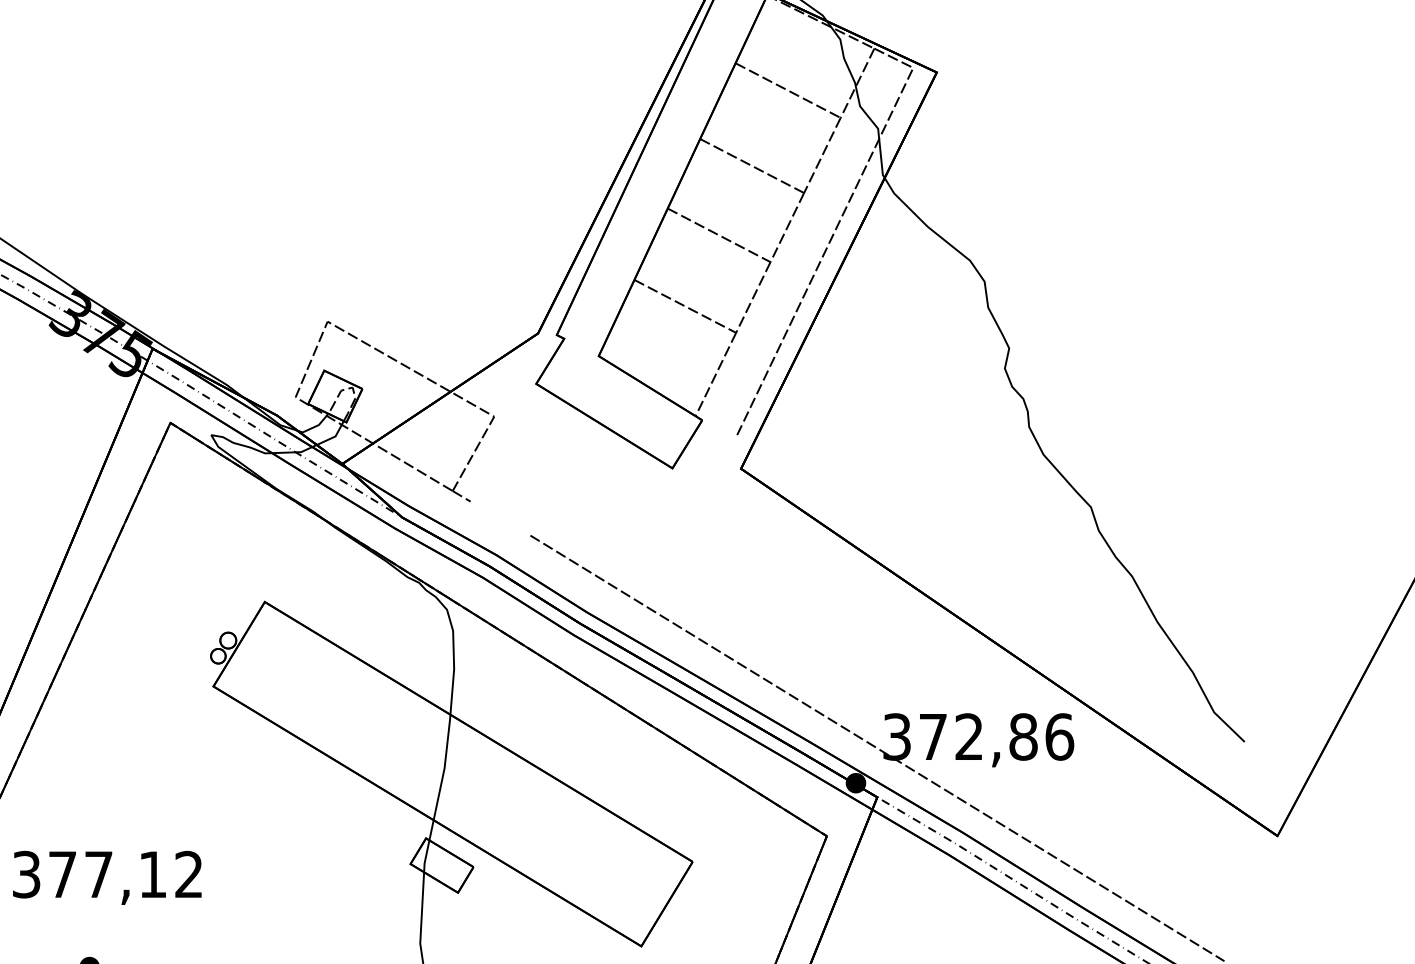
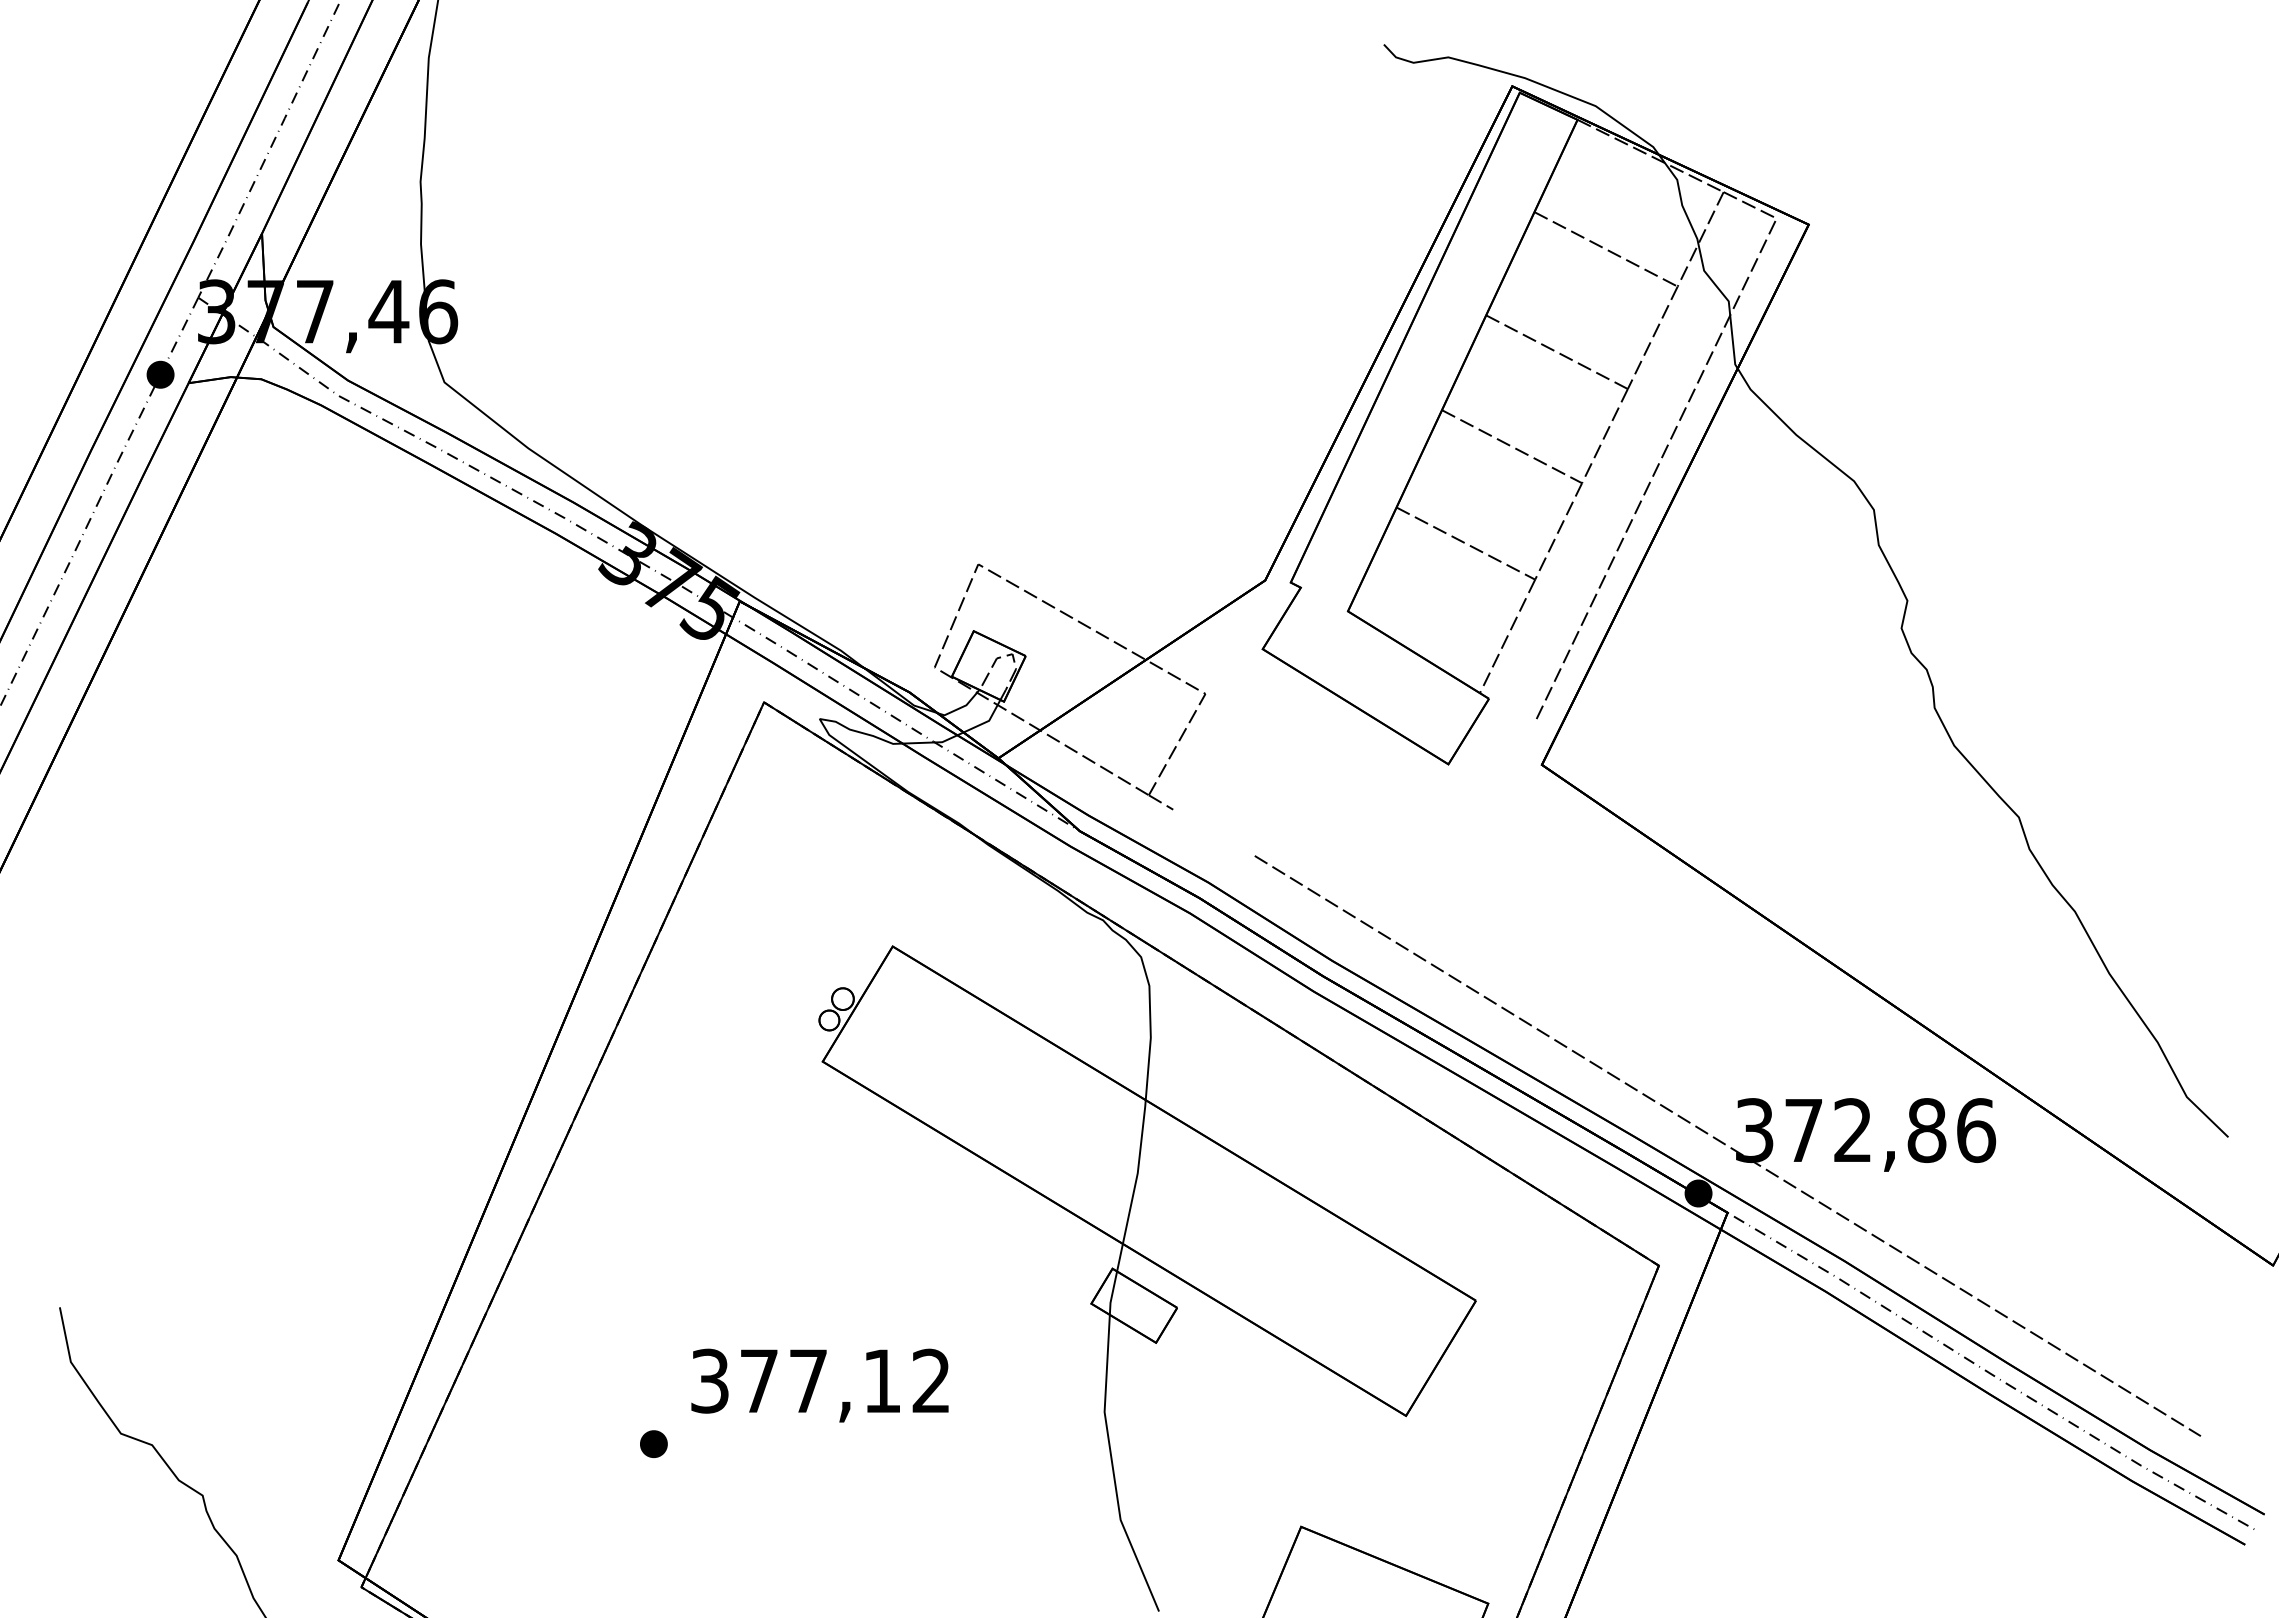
text: (106, 877) -> (819, 1385), moved

